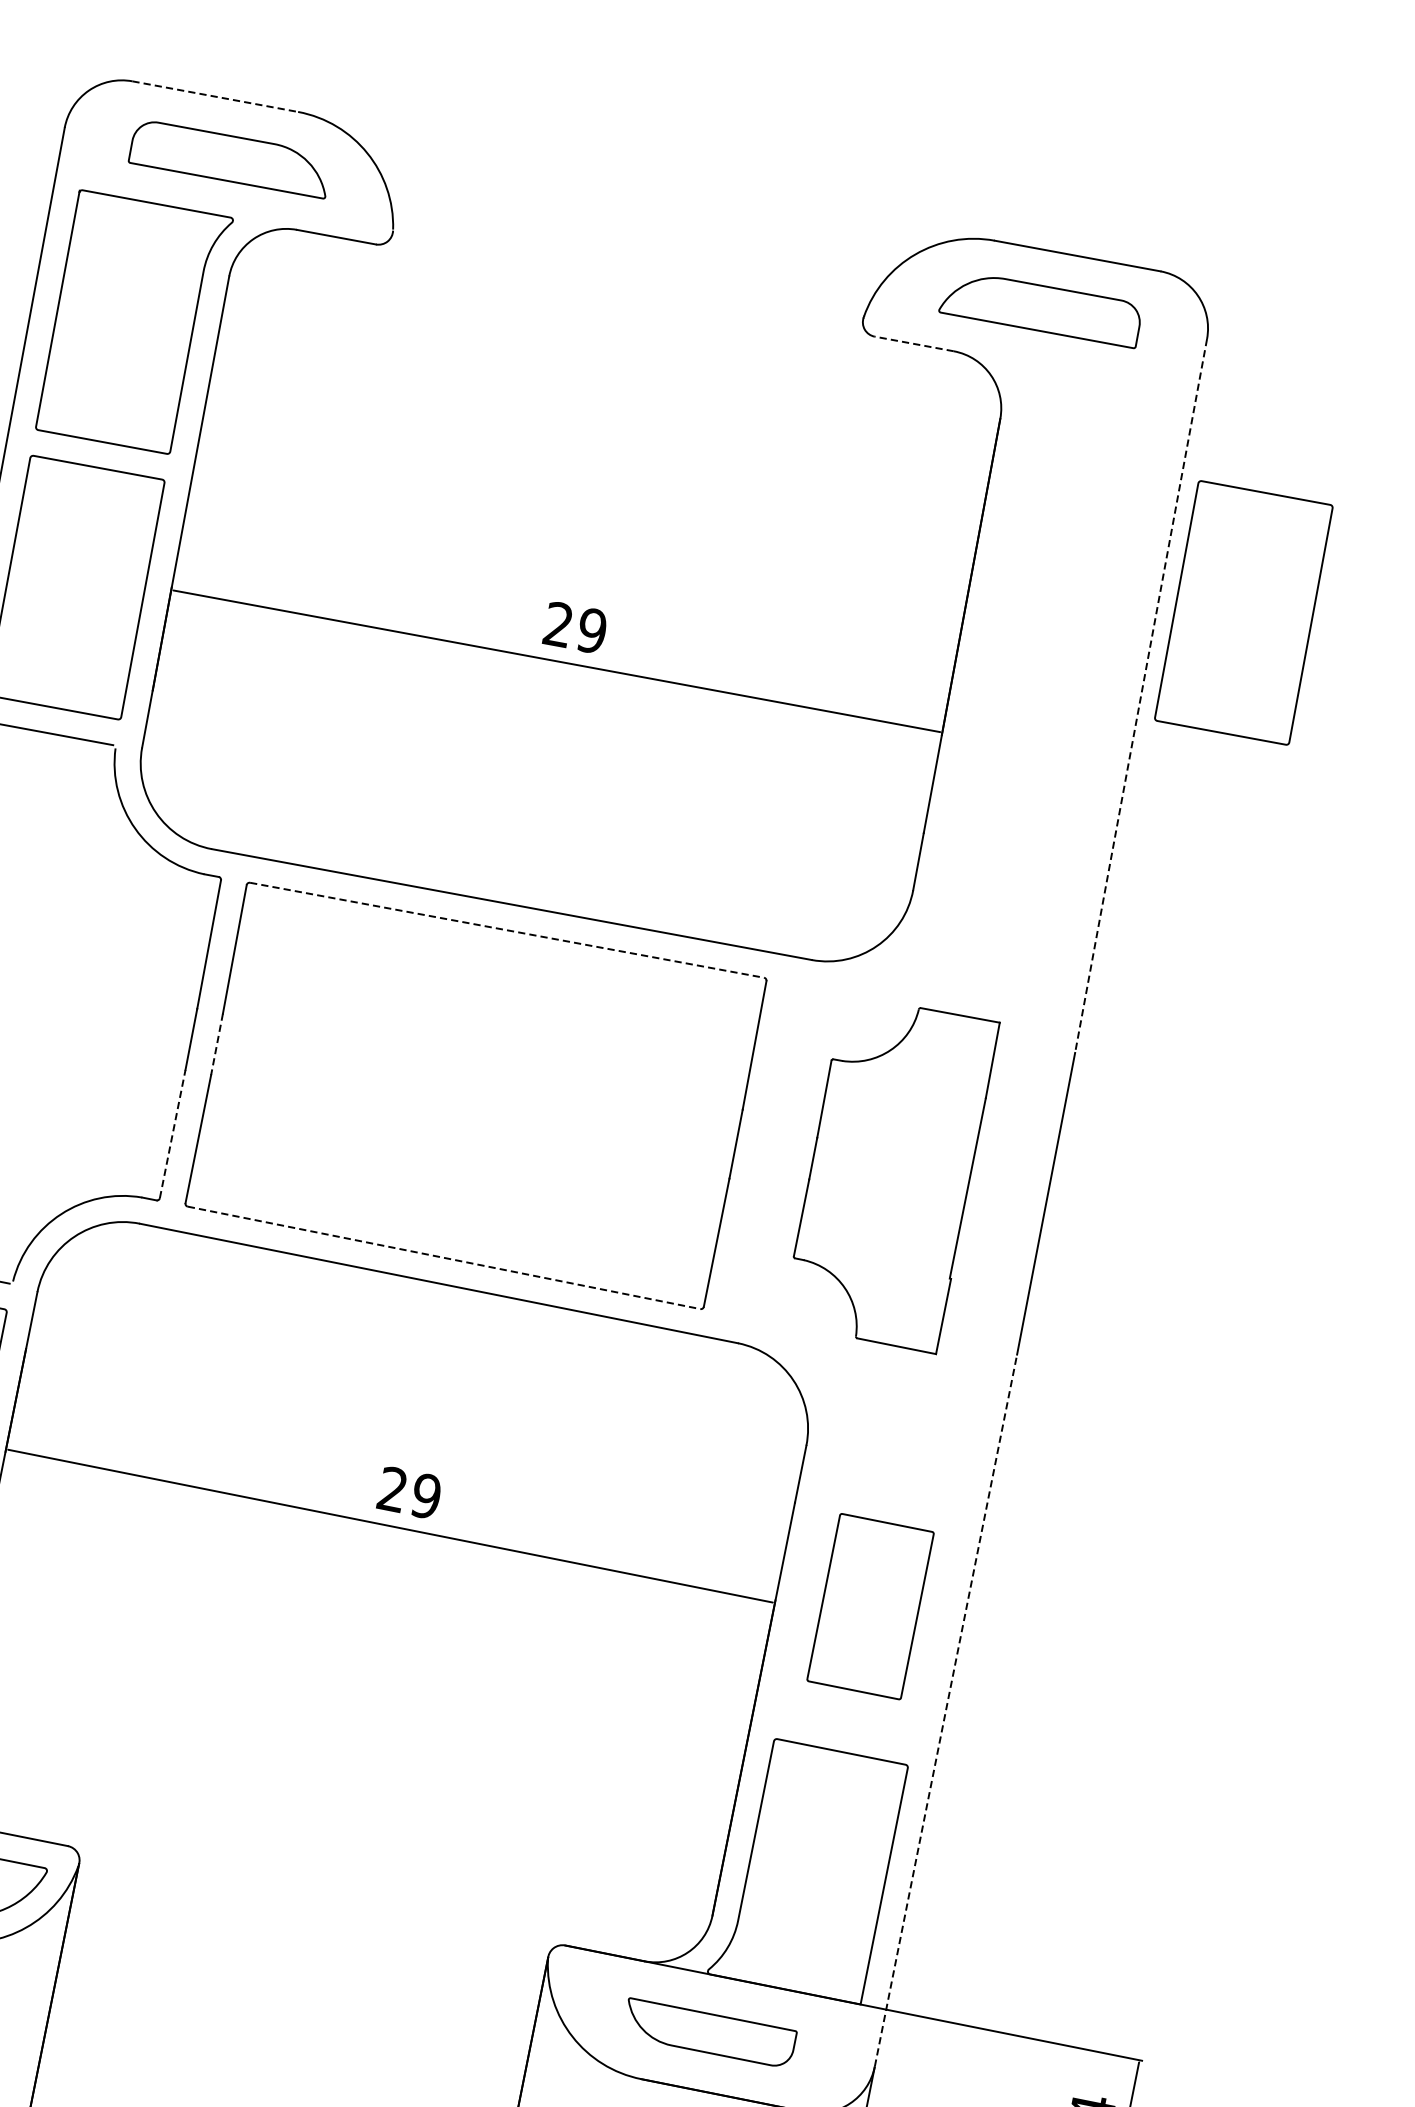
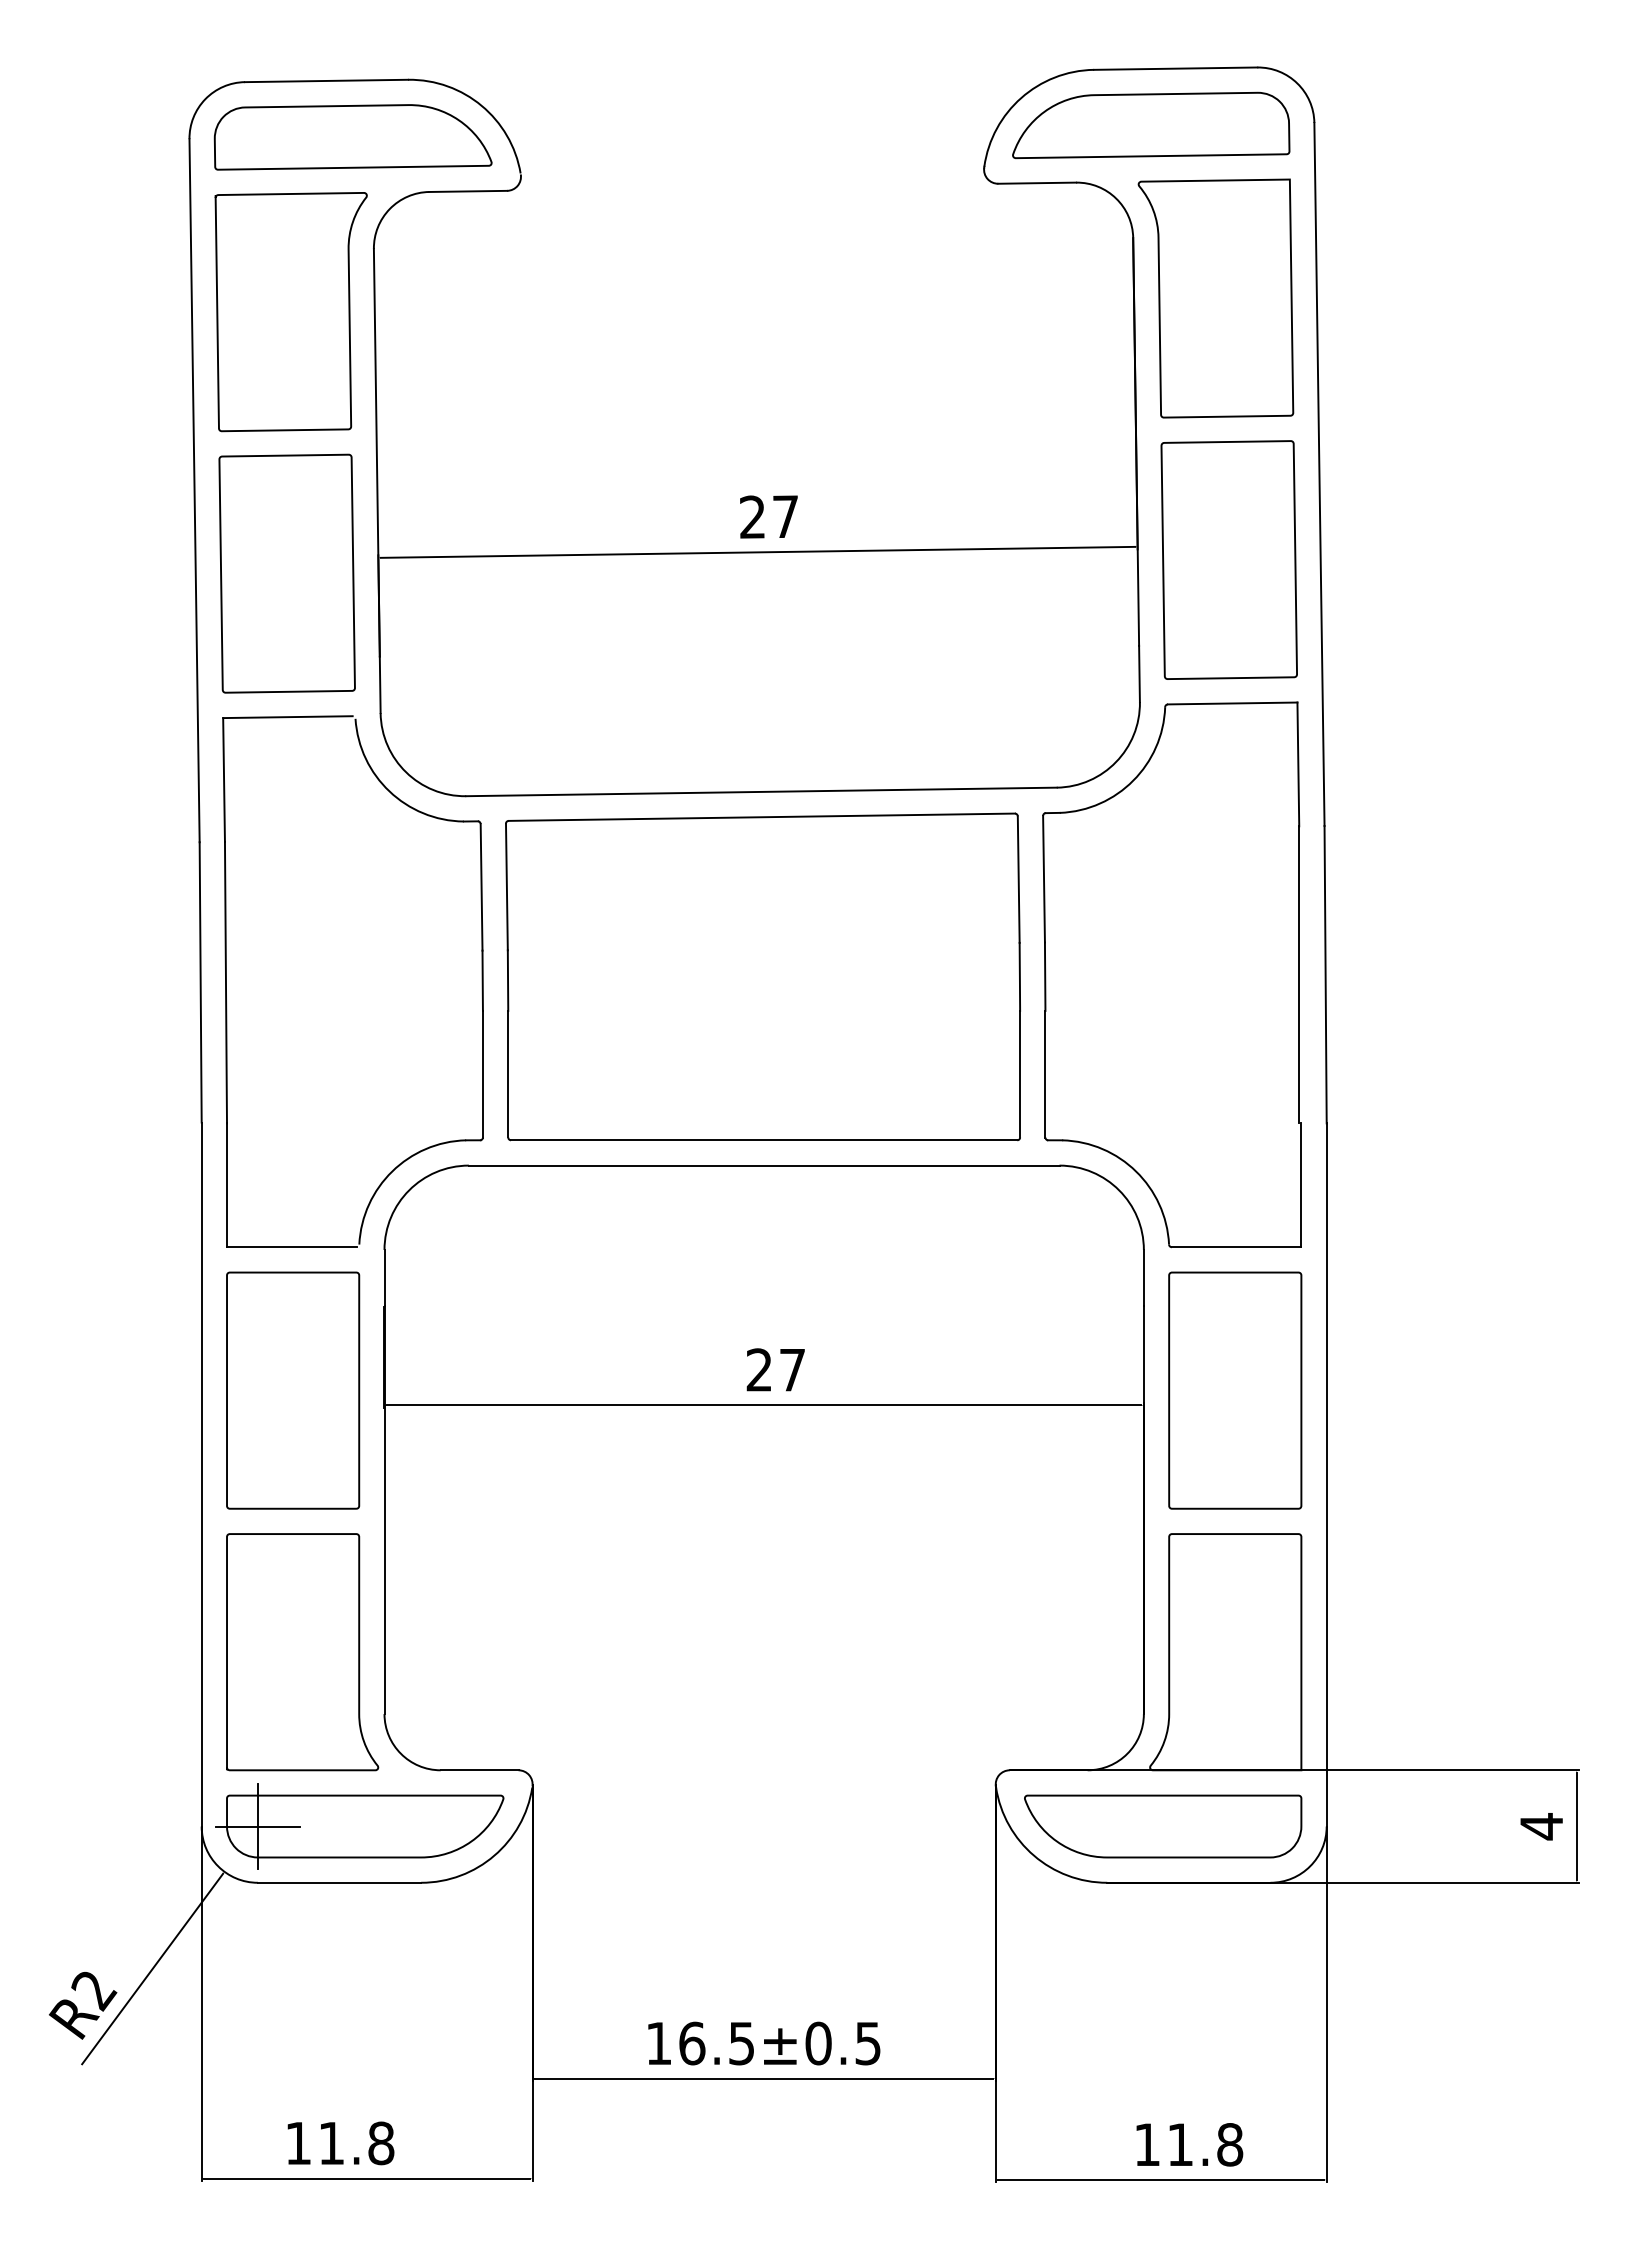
line: (215, 96) -> (326, 80), dashed -> solid
part: (230, 159) -> (352, 137), size x1.43
part: (1041, 308) -> (1151, 125), size x1.43
line: (914, 344) -> (1037, 183), dashed -> solid
part: (1071, 496) -> (1215, 298), added
part: (1243, 612) -> (1228, 559), moved
text: (591, 630) -> (785, 516), 29 -> 27
line: (1141, 696) -> (1319, 474), dashed -> solid
line: (507, 930) -> (762, 817), dashed -> solid
line: (217, 1045) -> (508, 981), dashed -> solid
line: (172, 1133) -> (482, 1073), dashed -> solid
part: (890, 1172) -> (1171, 974), size x1.67
line: (444, 1258) -> (764, 1140), dashed -> solid
text: (426, 1495) -> (792, 1369), 29 -> 27
part: (870, 1606) -> (1235, 1390), size x1.43
line: (945, 1710) -> (1326, 1474), dashed -> solid
part: (709, 2033) -> (1163, 1826), size x1.67

